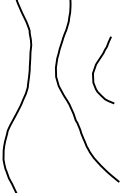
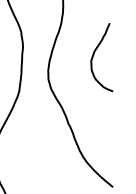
curve: (96, 66) -> (94, 53), moved

